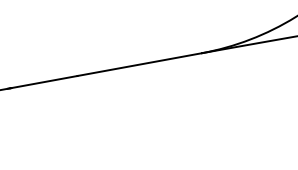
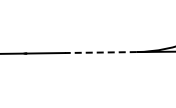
line: (138, 64) -> (100, 52), solid -> dashed

